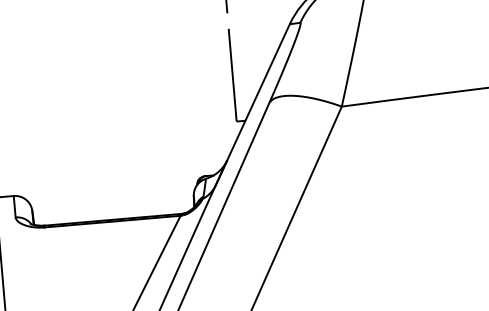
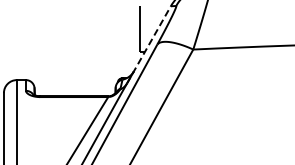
line: (253, 104) -> (149, 44), solid -> dashed

